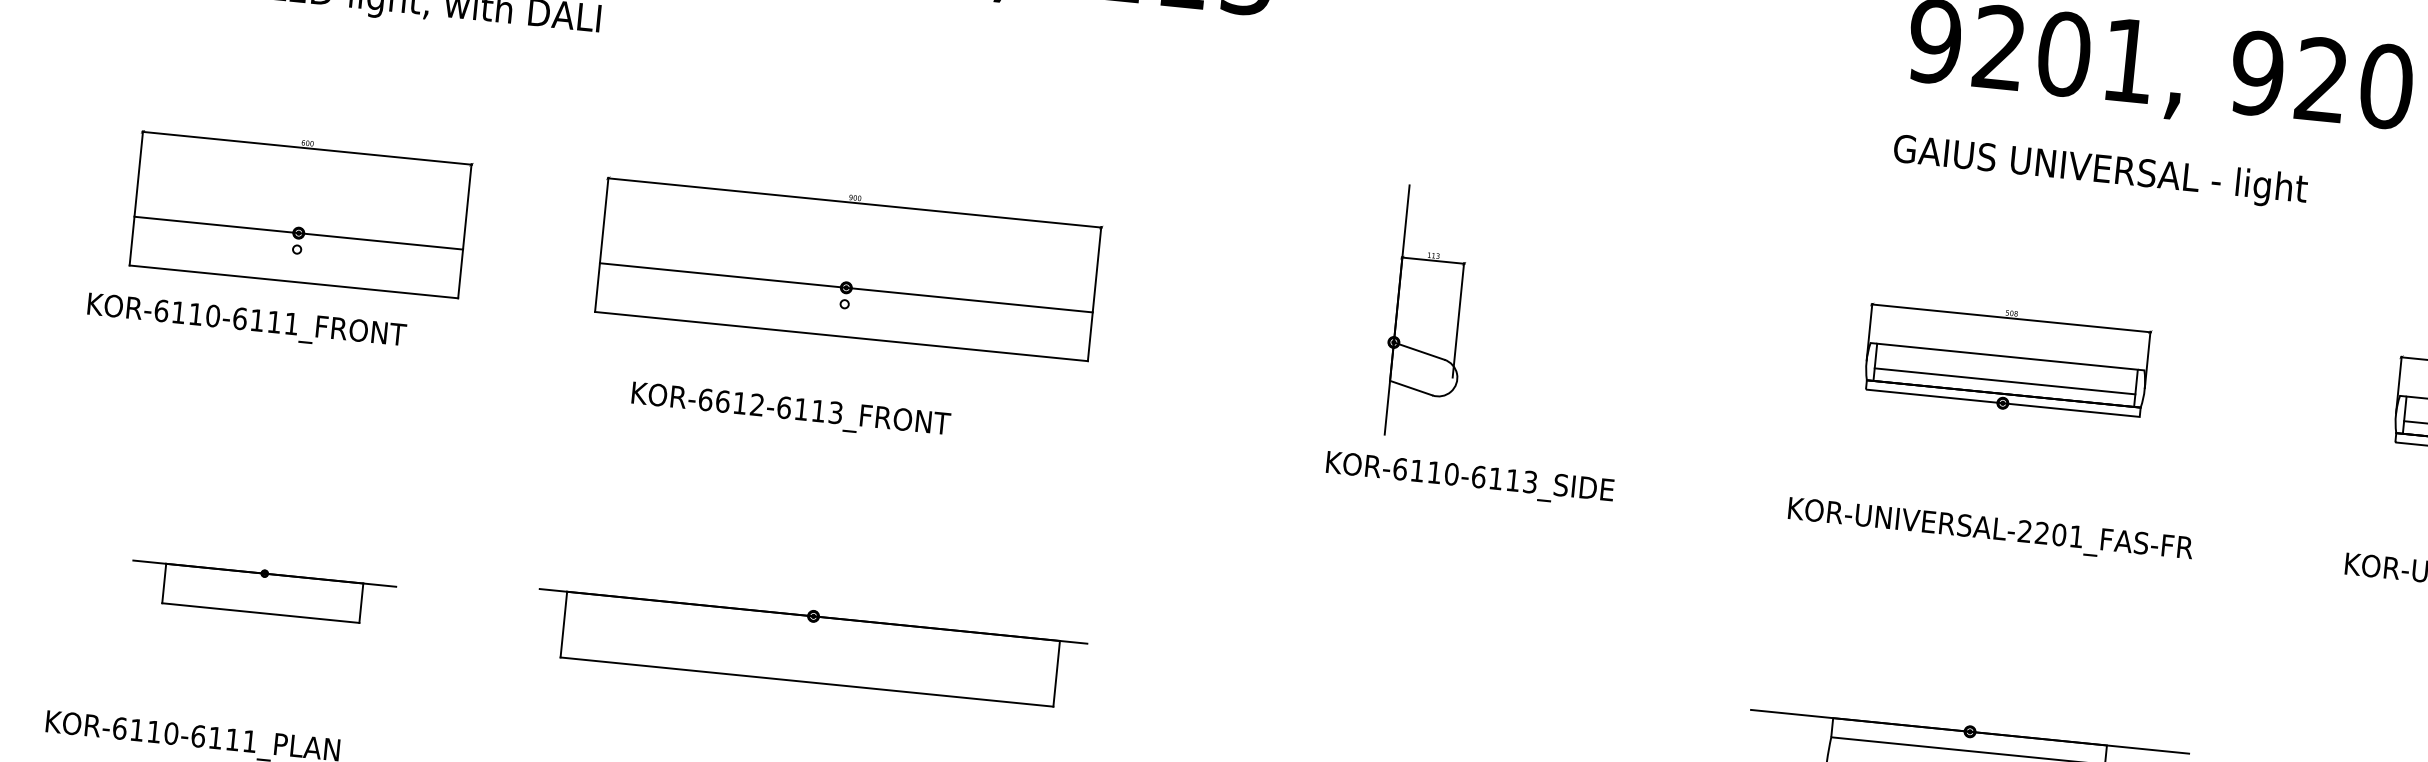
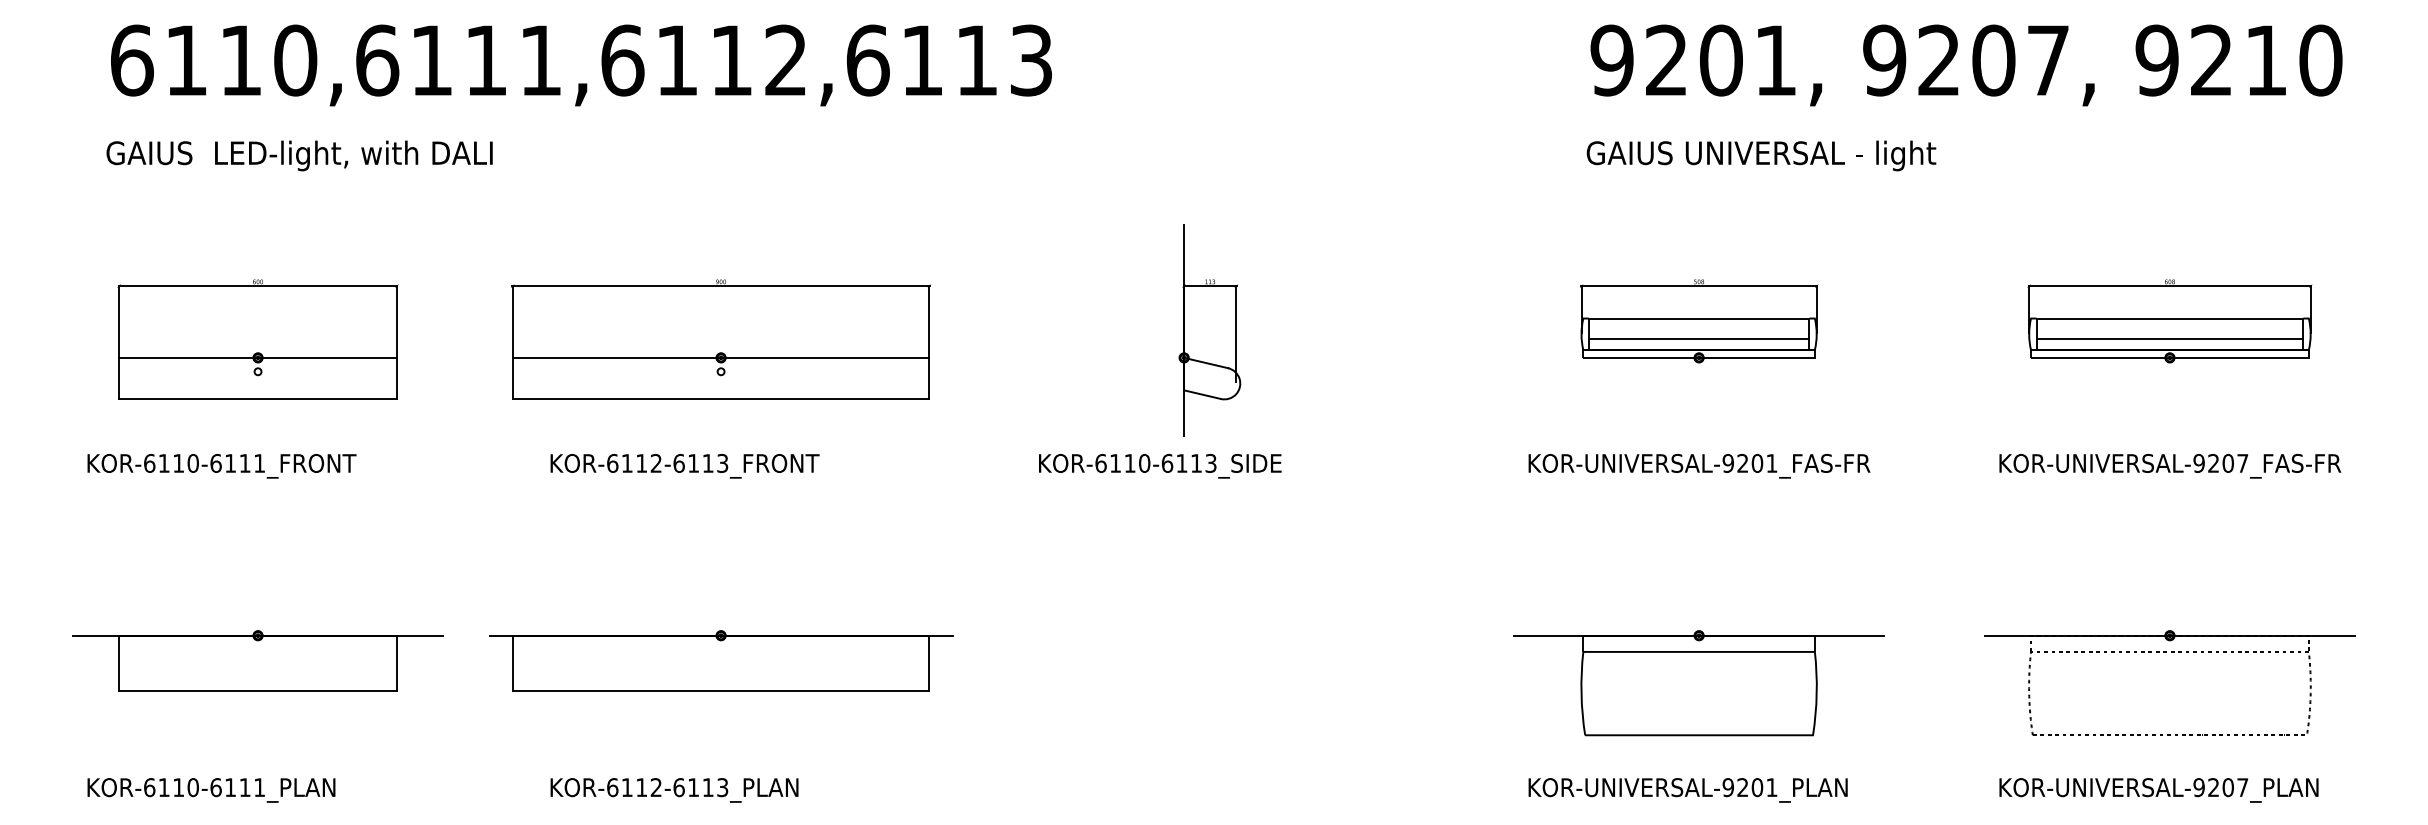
text: (246, 322) -> (221, 466), moved
text: (723, 400) -> (627, 462), KOR-6612-6113_FRONT -> KOR-6112-6113_FRONT
text: (1470, 479) -> (1160, 466), moved
text: (2023, 531) -> (1727, 463), KOR-UNIVERSAL-2201_FAS-FR -> KOR-UNIVERSAL-9201_FAS-FR
part: (262, 590) -> (257, 660), size x1.67

